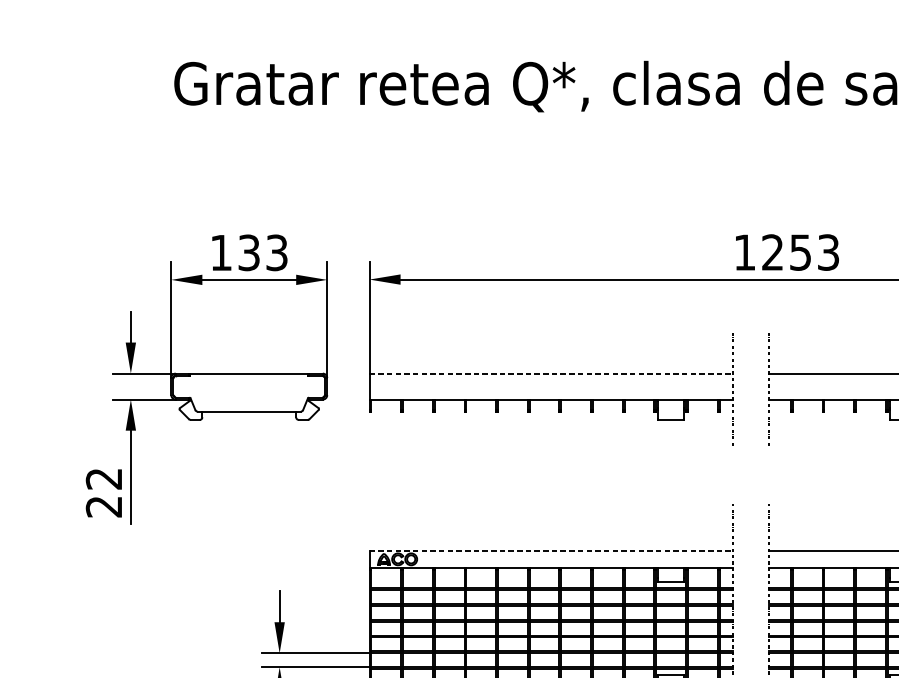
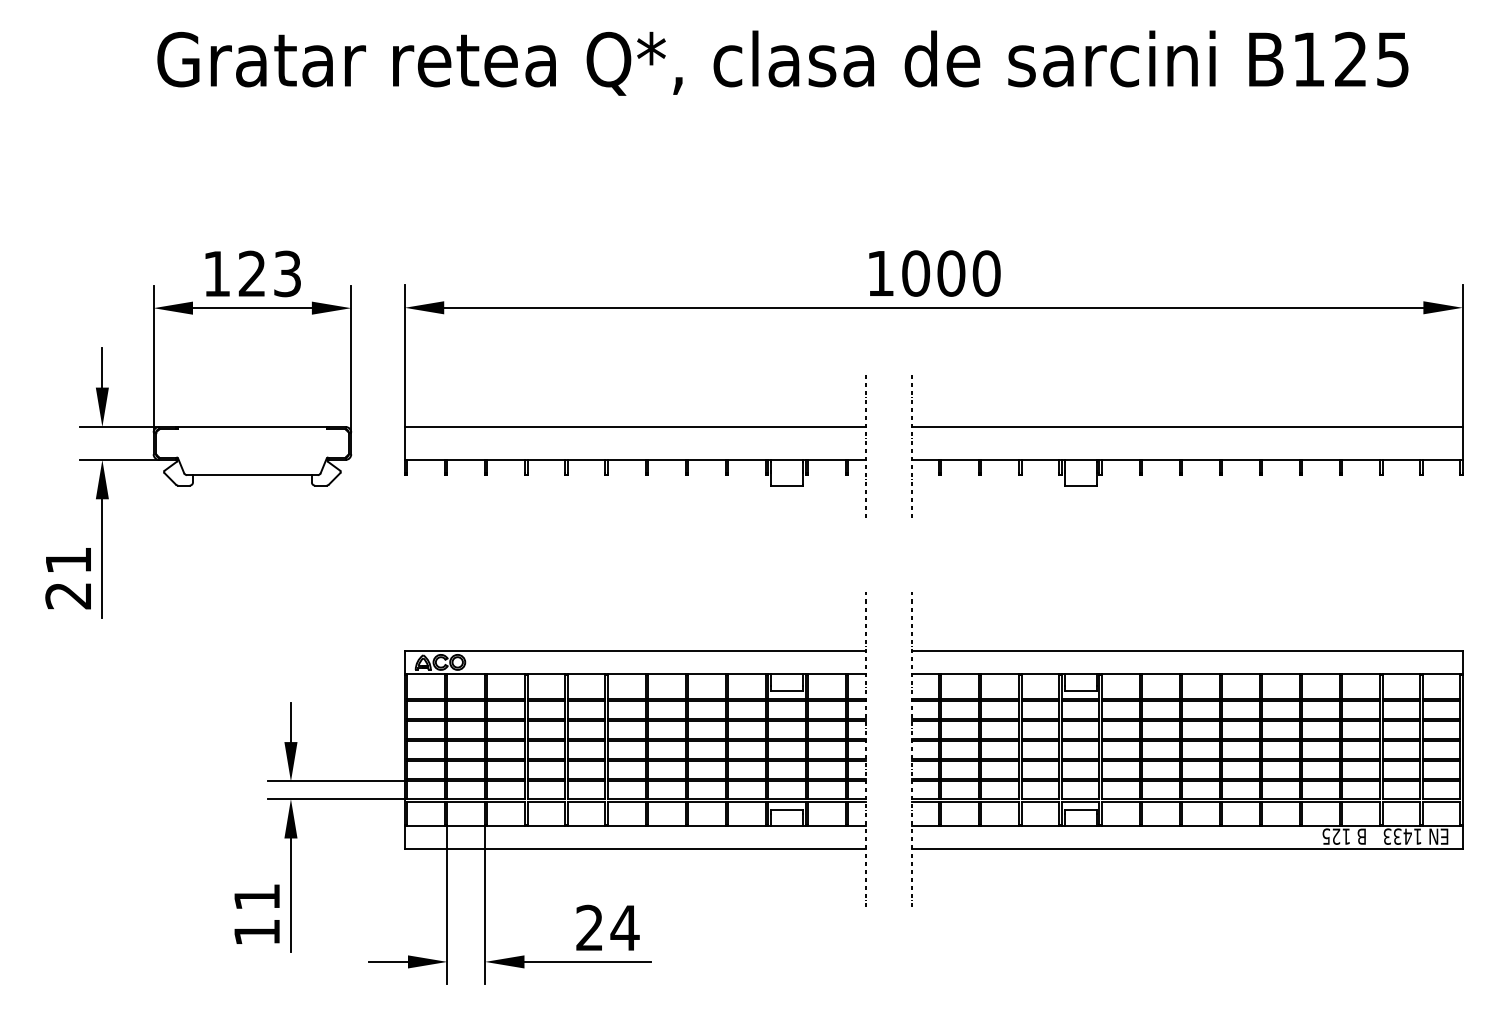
text: (800, 252) -> (951, 273), 1253 -> 1000
text: (248, 253) -> (251, 274), 133 -> 123
line: (551, 373) -> (635, 426), dashed -> solid
text: (103, 478) -> (67, 560), 22 -> 21
line: (551, 550) -> (635, 651), dashed -> solid

